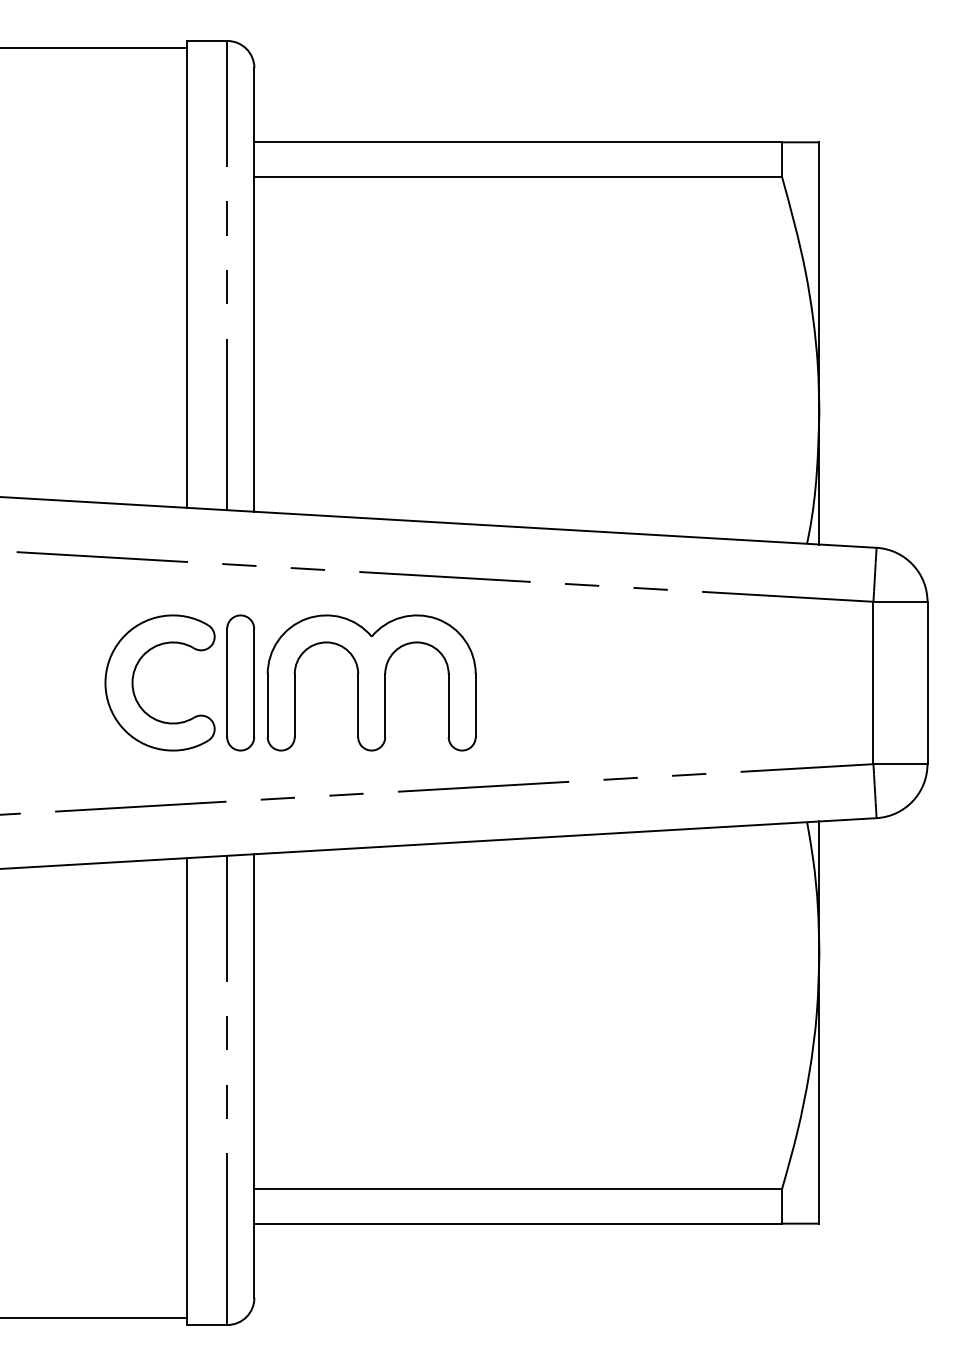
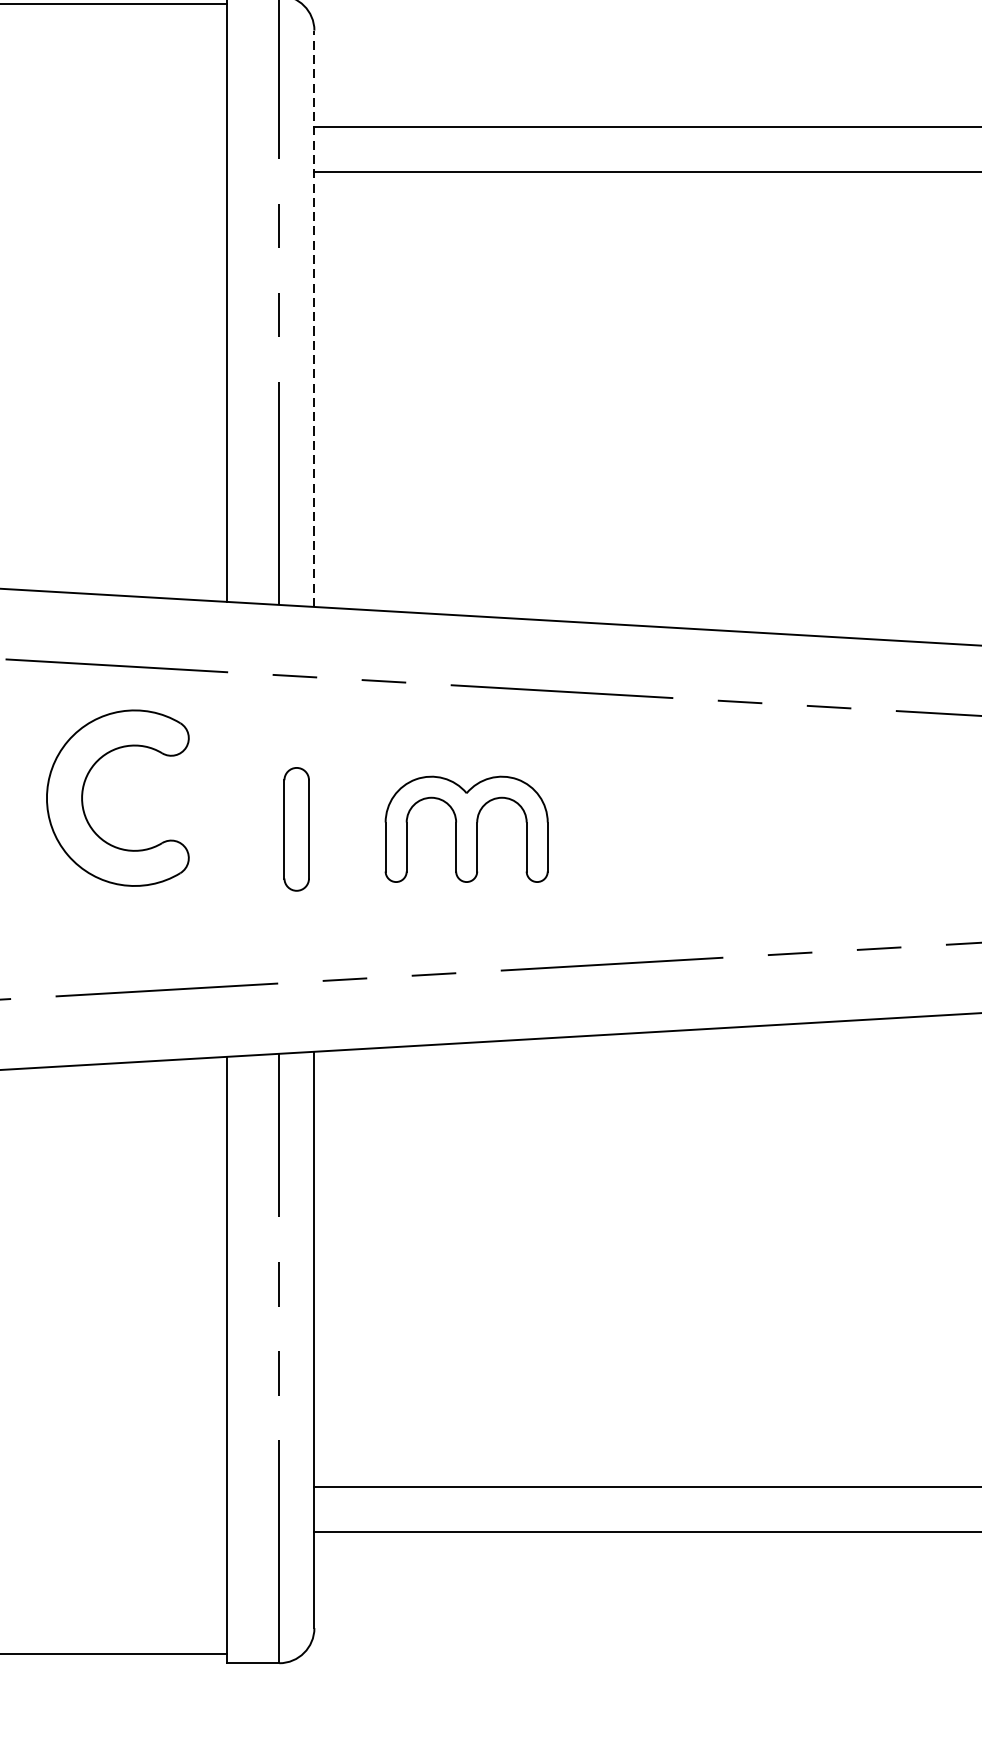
line: (254, 289) -> (314, 318), solid -> dashed
part: (134, 675) -> (84, 788), moved
part: (240, 682) -> (296, 828), size x0.7
part: (371, 682) -> (466, 828), size x0.6

